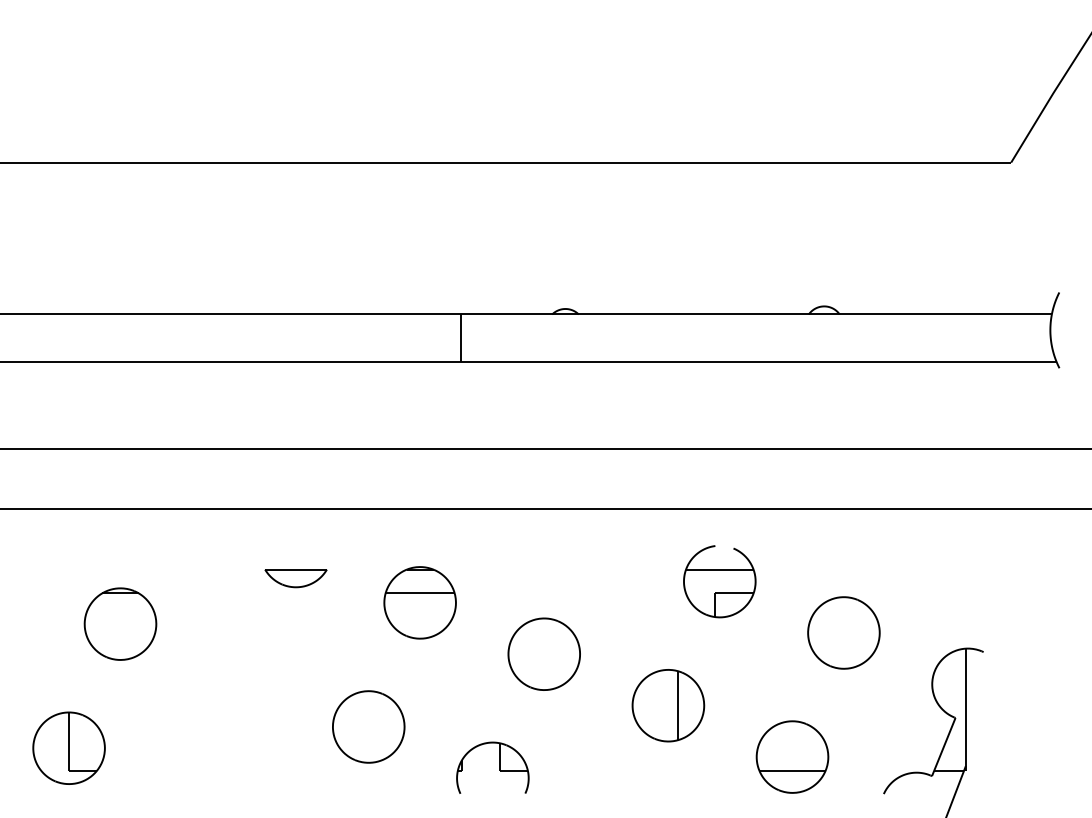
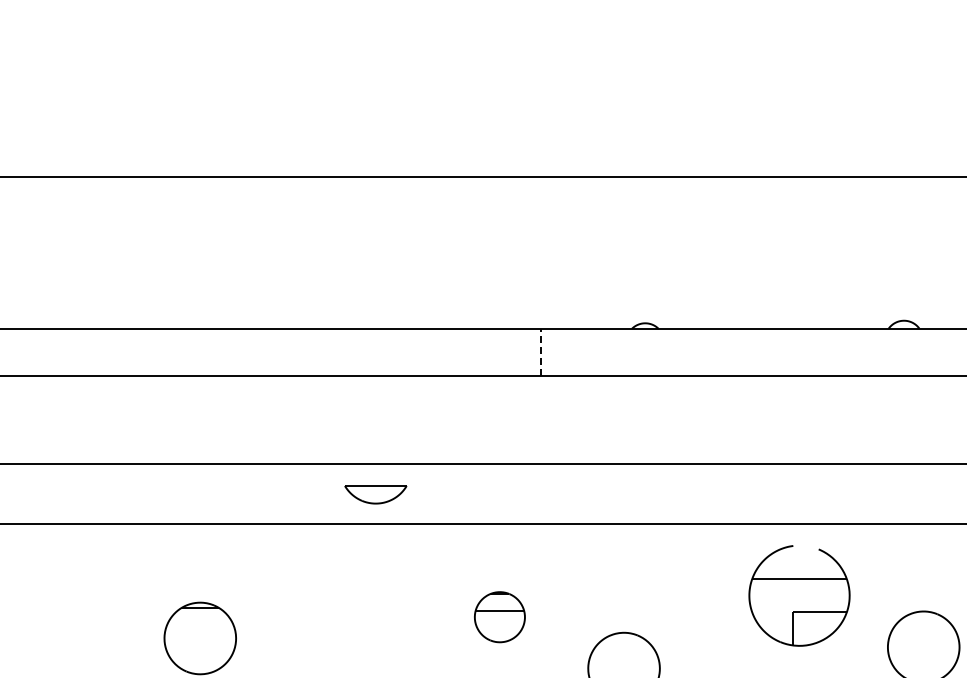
line: (460, 338) -> (540, 352), solid -> dashed
part: (295, 578) -> (375, 494), moved
part: (719, 581) -> (799, 595), size x1.4
part: (419, 602) -> (499, 616), size x0.7

